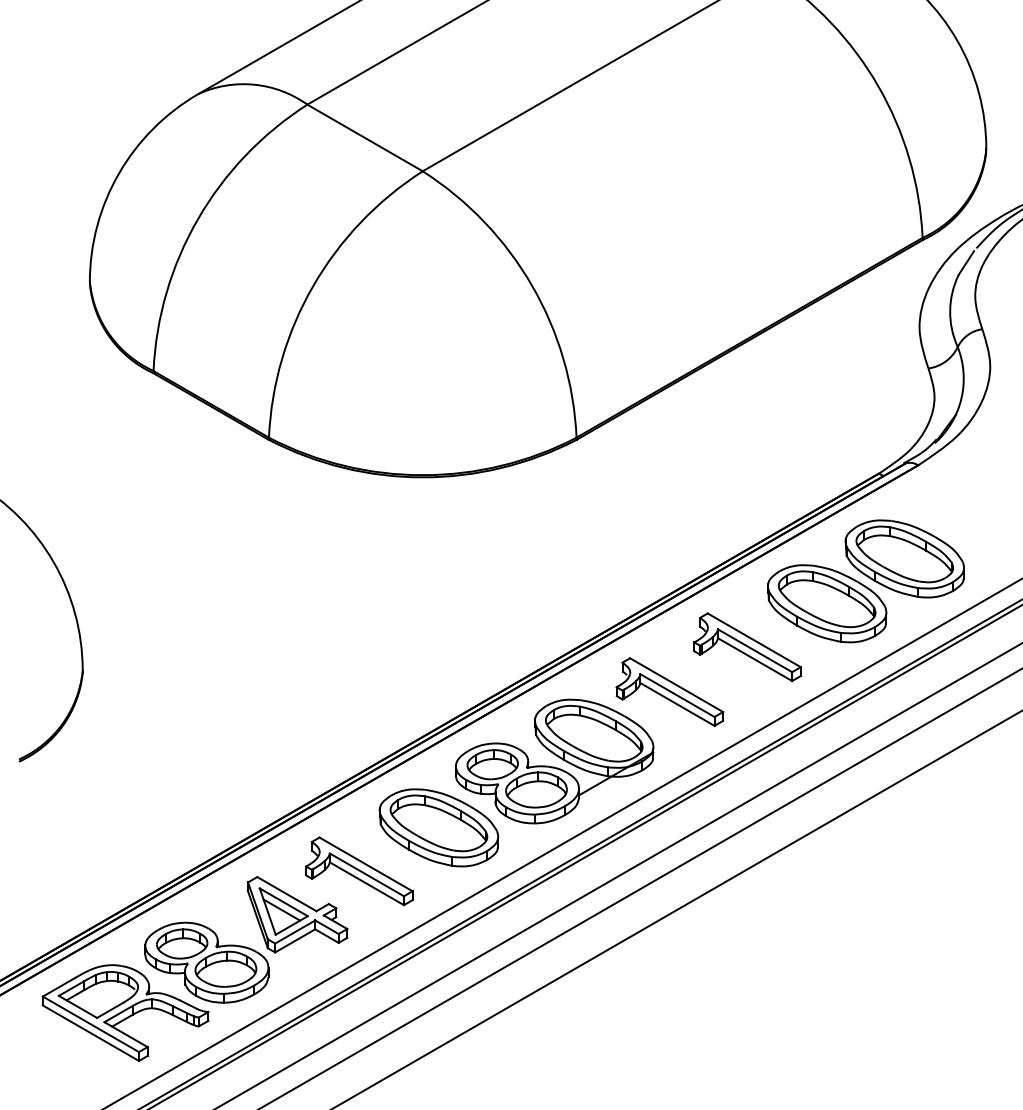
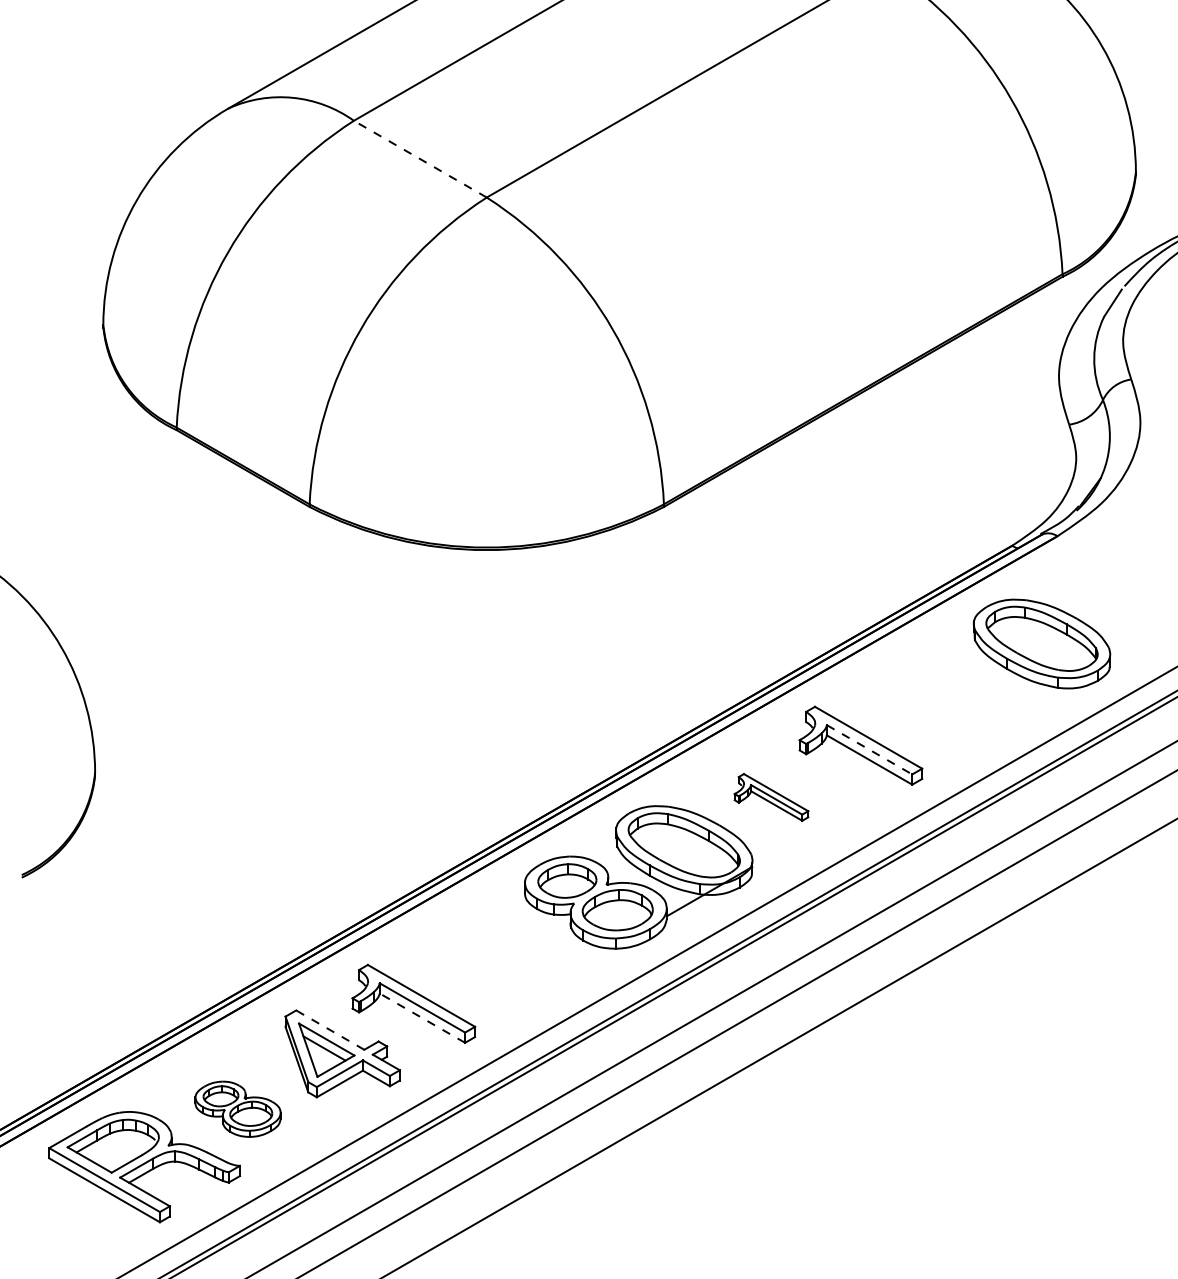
line: (365, 138) -> (420, 159), solid -> dashed
part: (827, 603) -> (952, 695), removed
line: (755, 651) -> (870, 750), solid -> dashed
part: (669, 692) -> (771, 797), size x0.6
part: (439, 827) -> (505, 953), removed
line: (366, 883) -> (422, 1017), solid -> dashed
line: (286, 893) -> (329, 1029), solid -> dashed
part: (206, 963) -> (237, 1109), size x0.6

